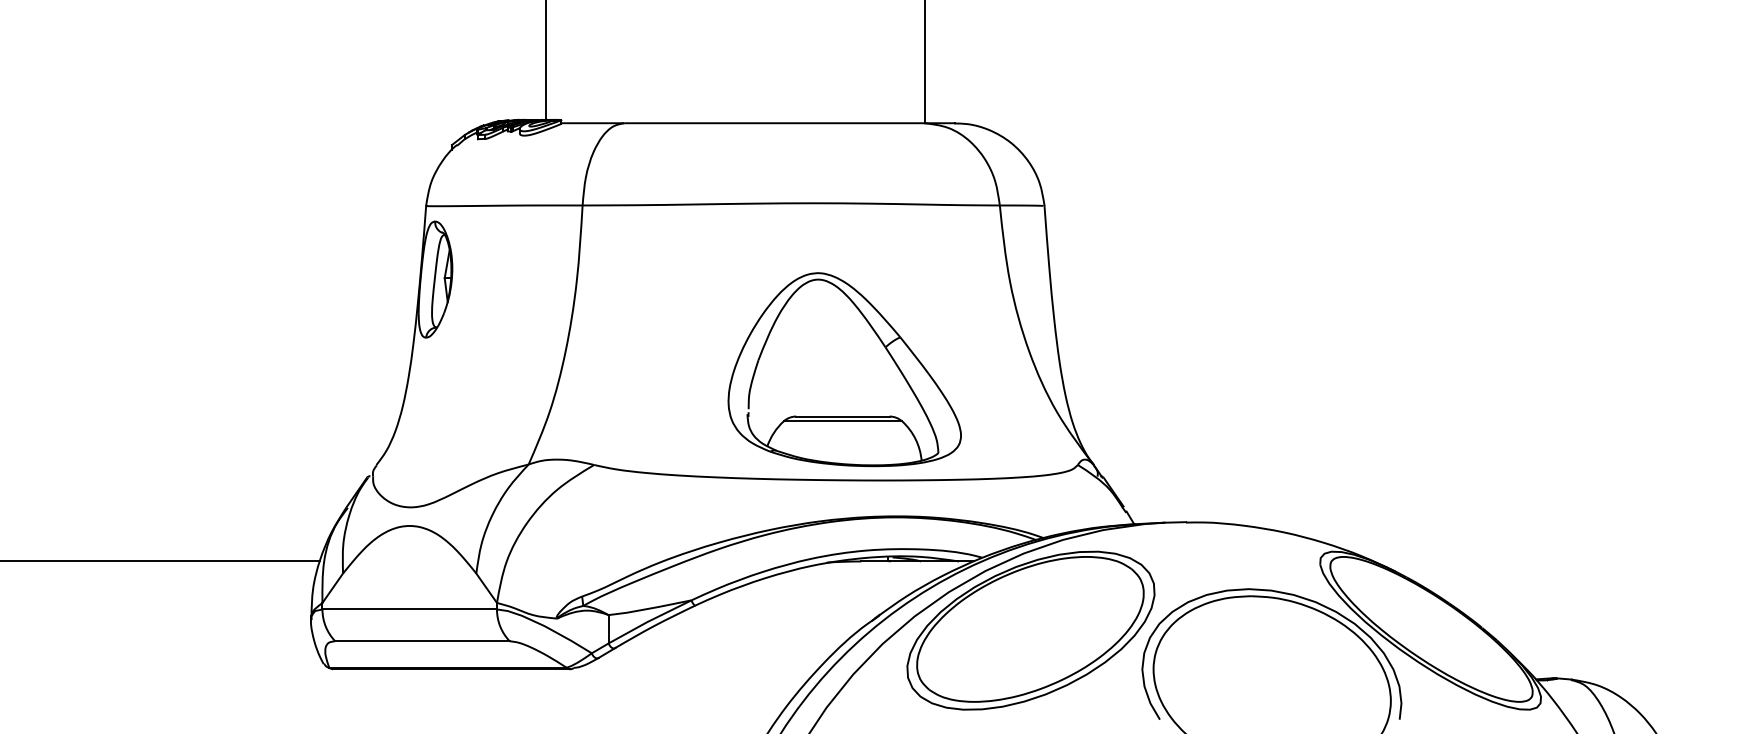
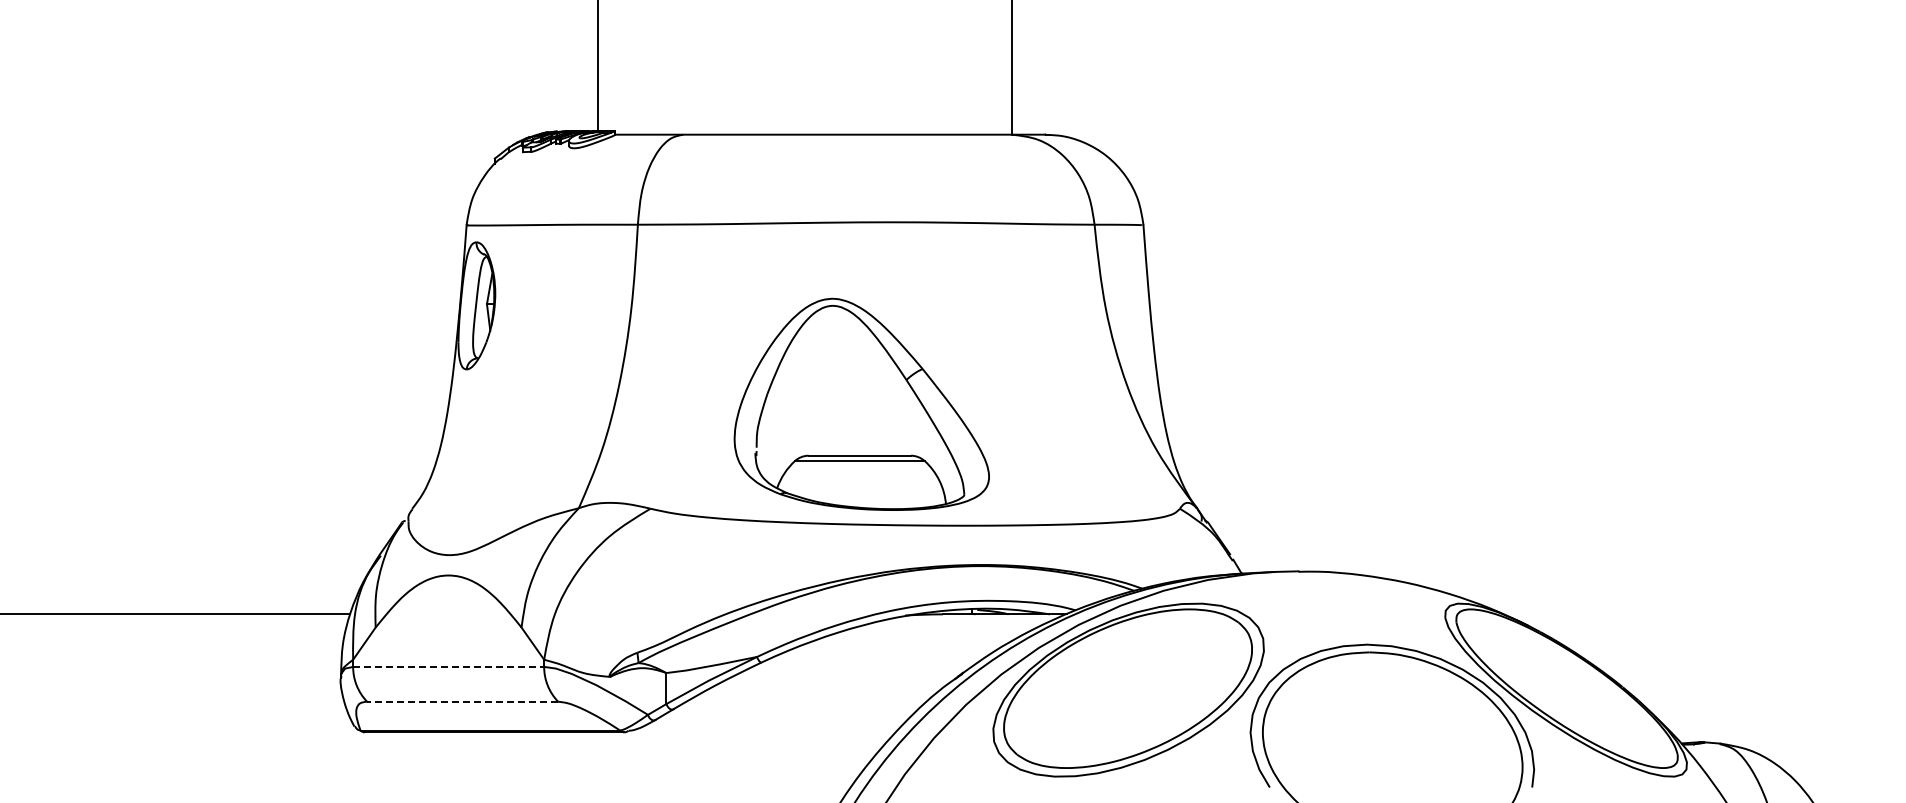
part: (844, 368) -> (861, 403), moved
line: (409, 609) -> (448, 666), solid -> dashed
line: (422, 641) -> (462, 701), solid -> dashed

